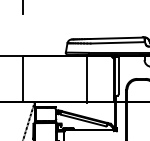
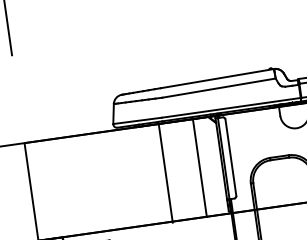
line: (103, 78) -> (199, 167), added

